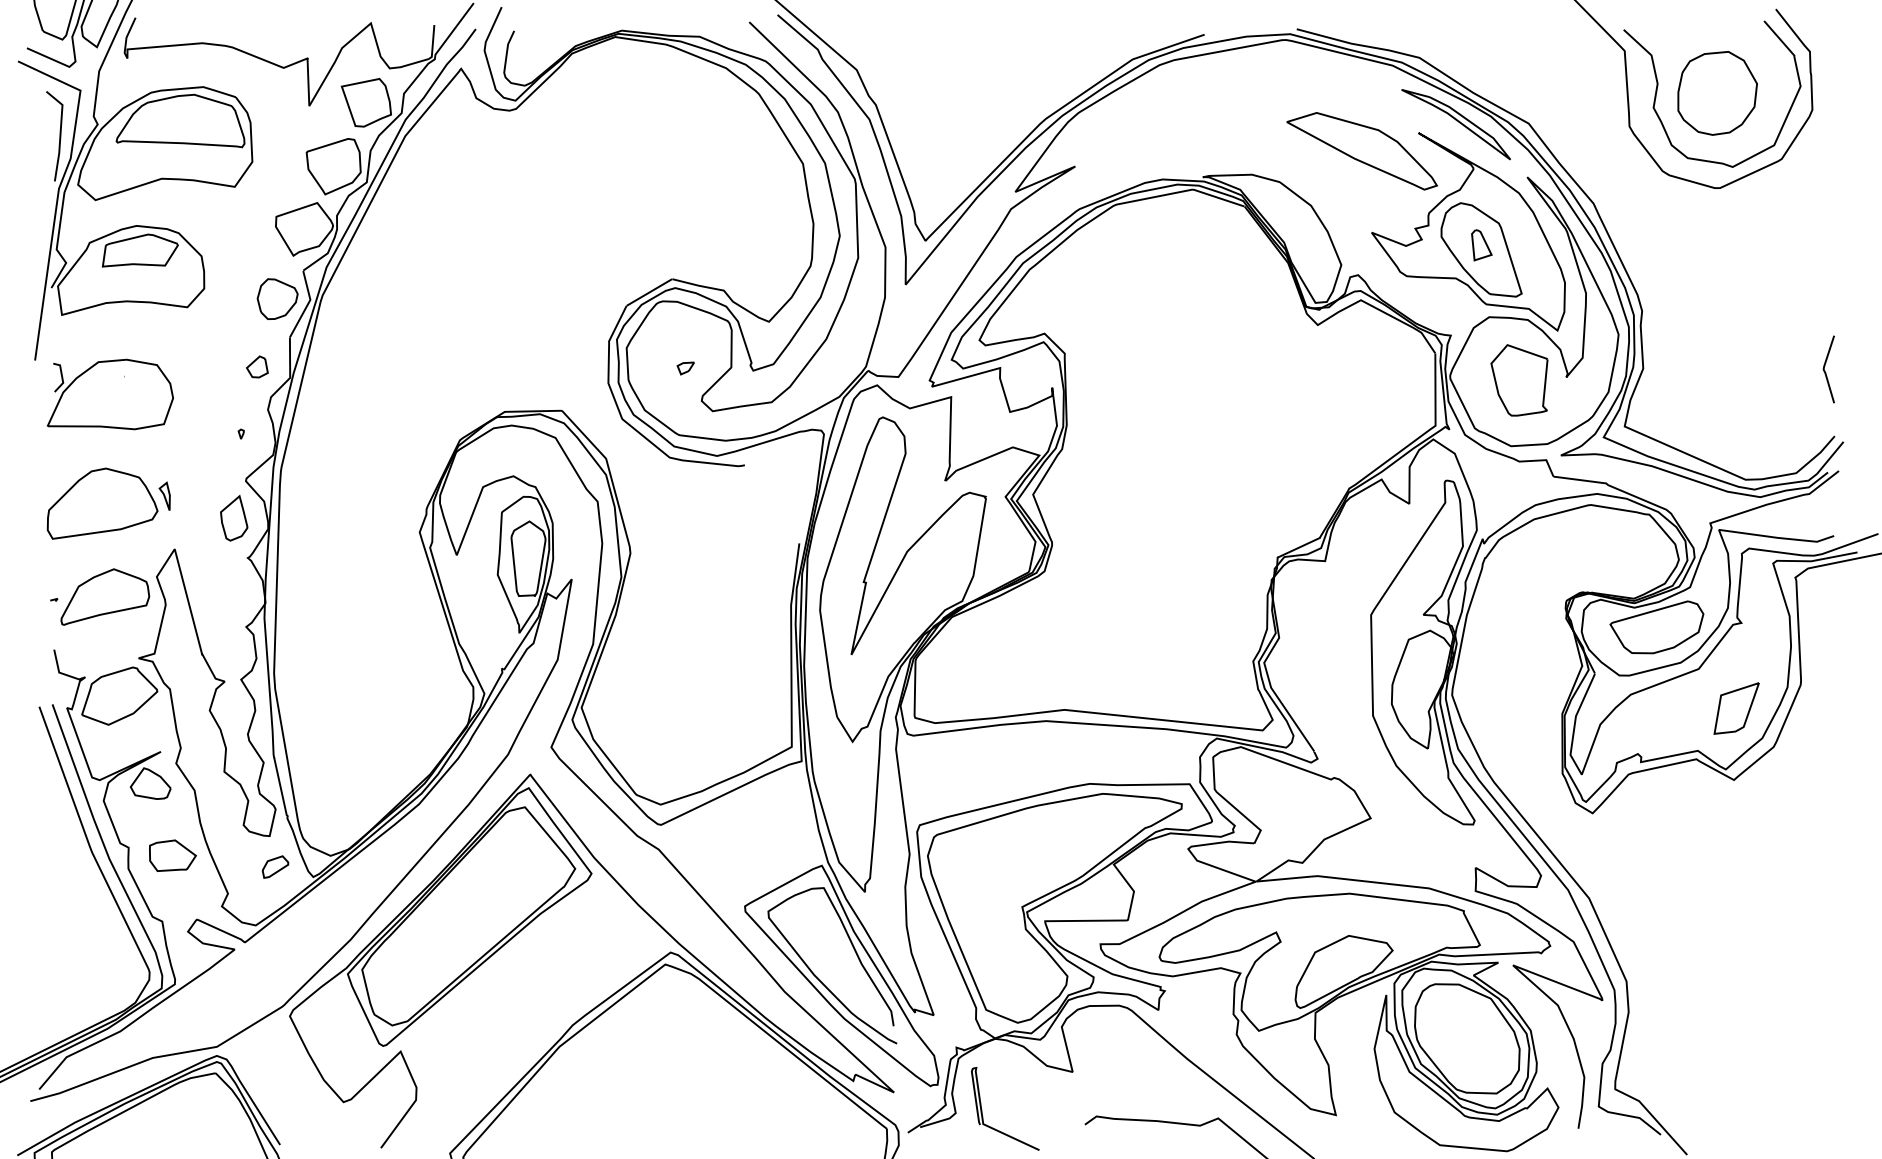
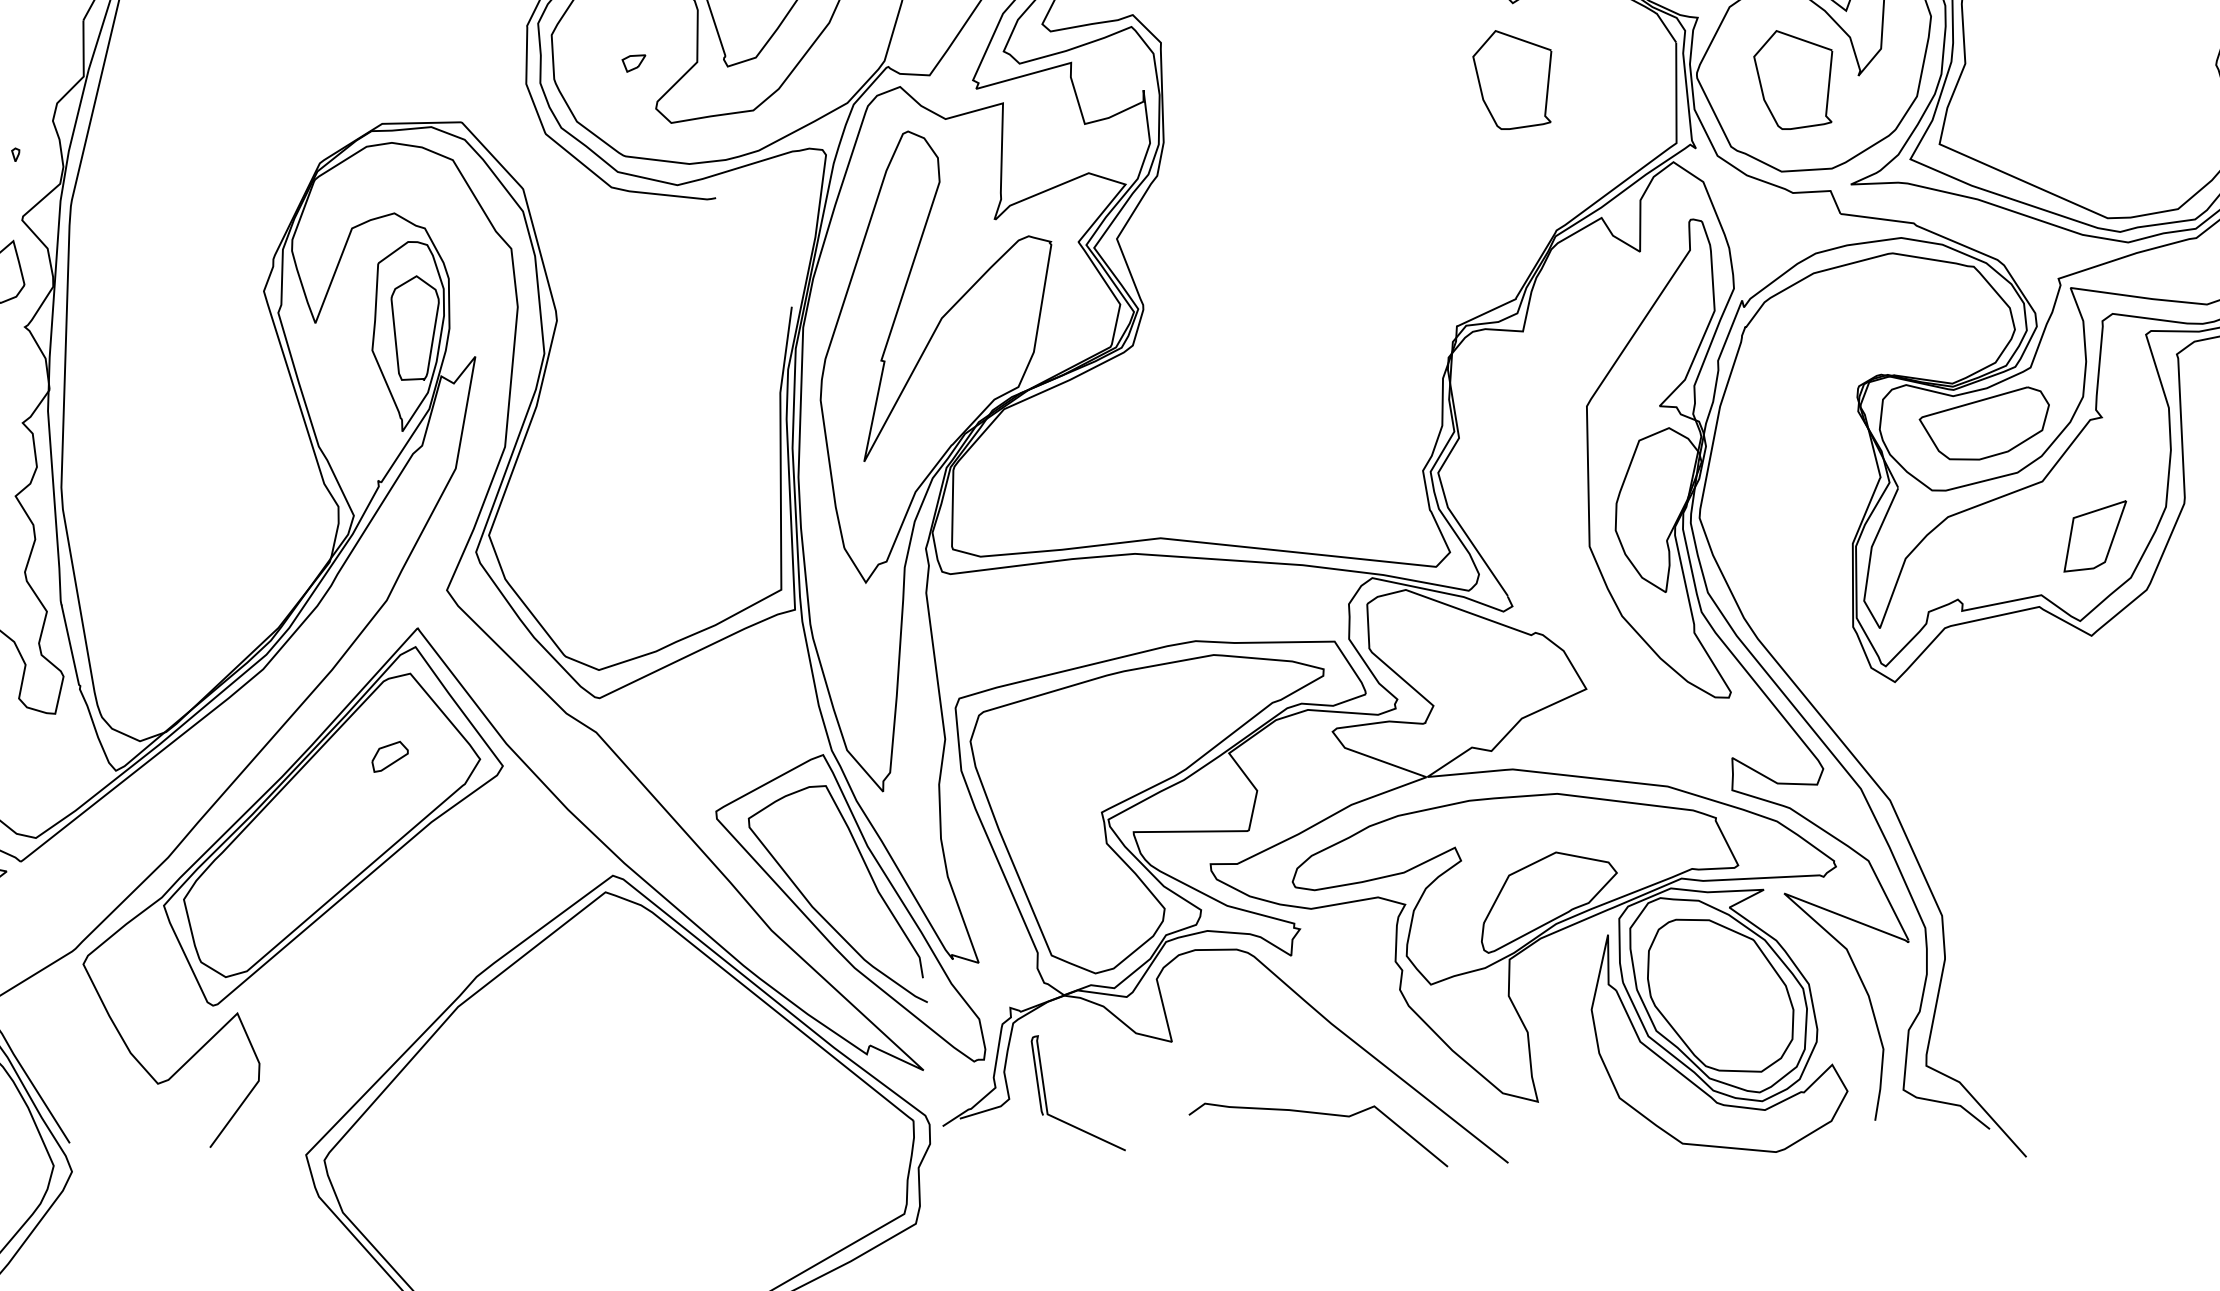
part: (257, 366) -> (38, 60), removed
curve: (1295, 384) -> (1481, 85), added
part: (275, 866) -> (390, 756), moved

